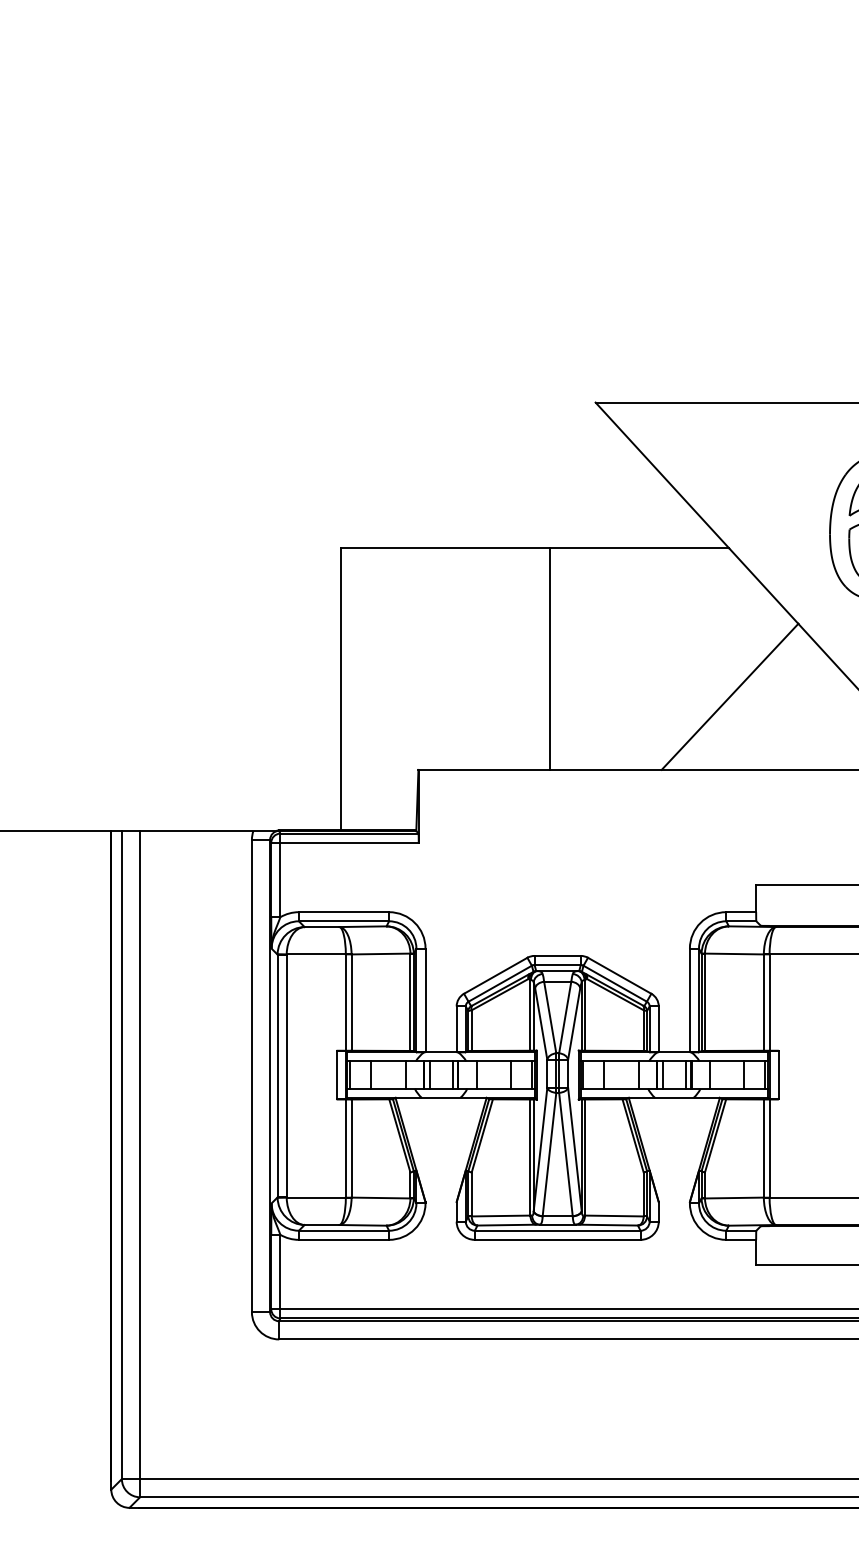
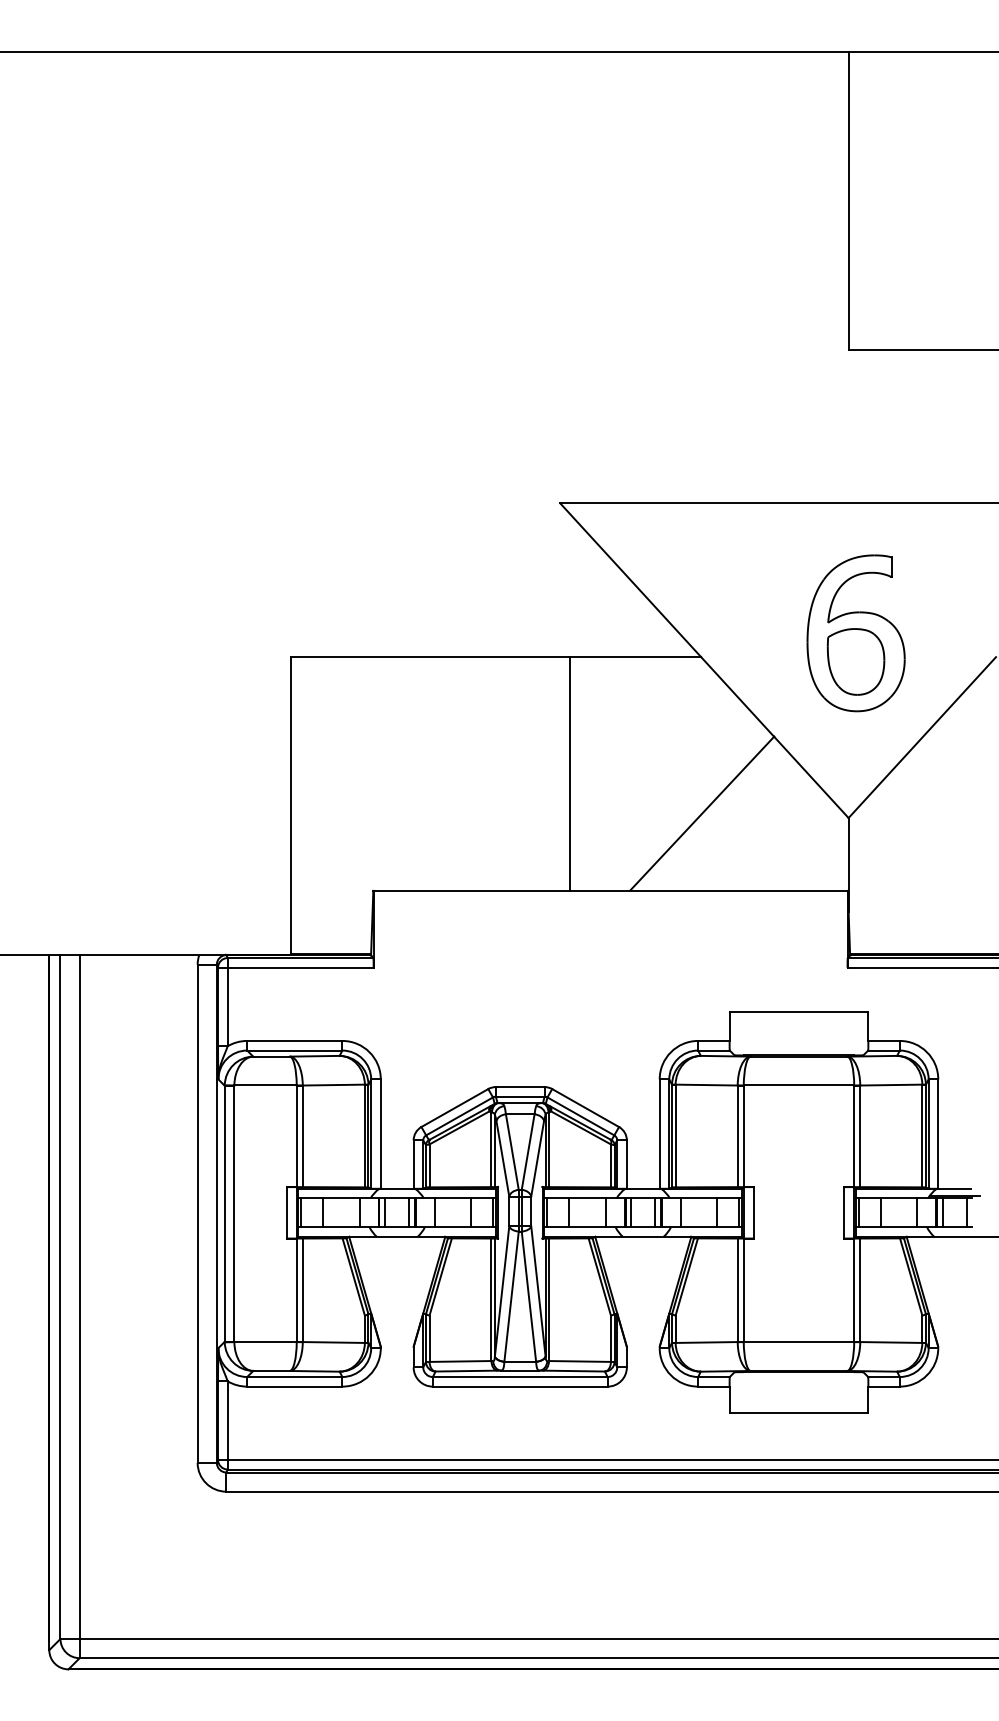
line: (549, 658) -> (569, 773), moved

